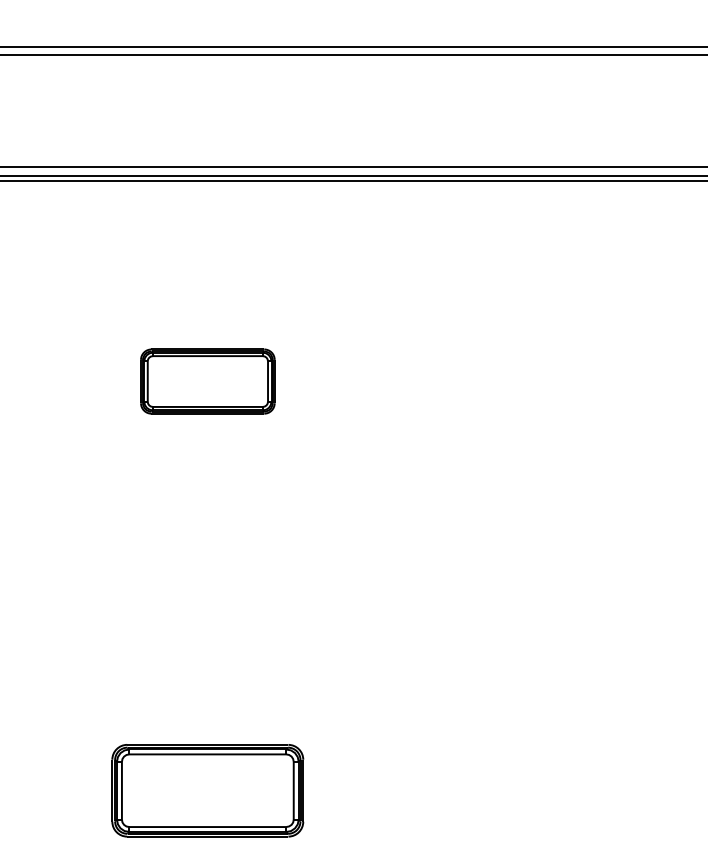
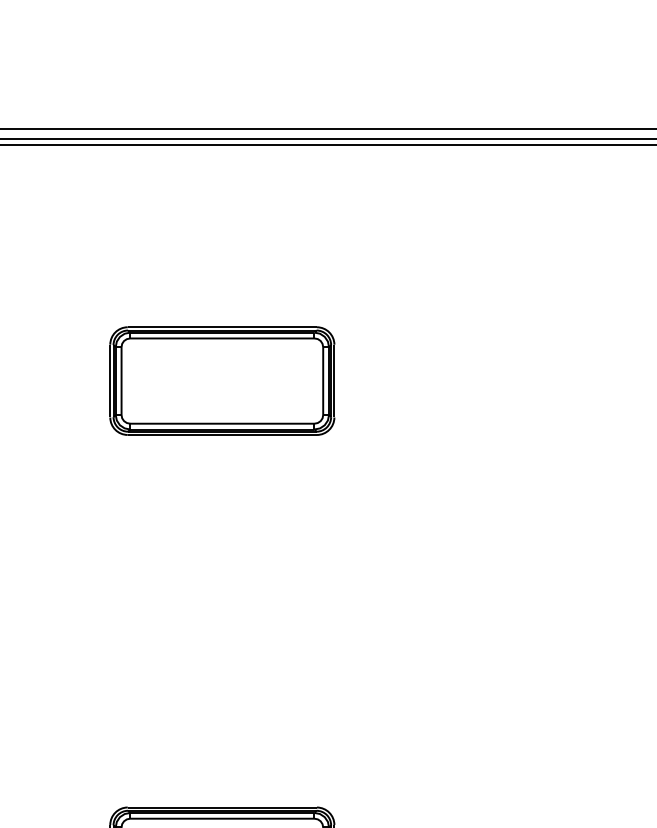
part: (207, 381) -> (221, 380), size x1.43

